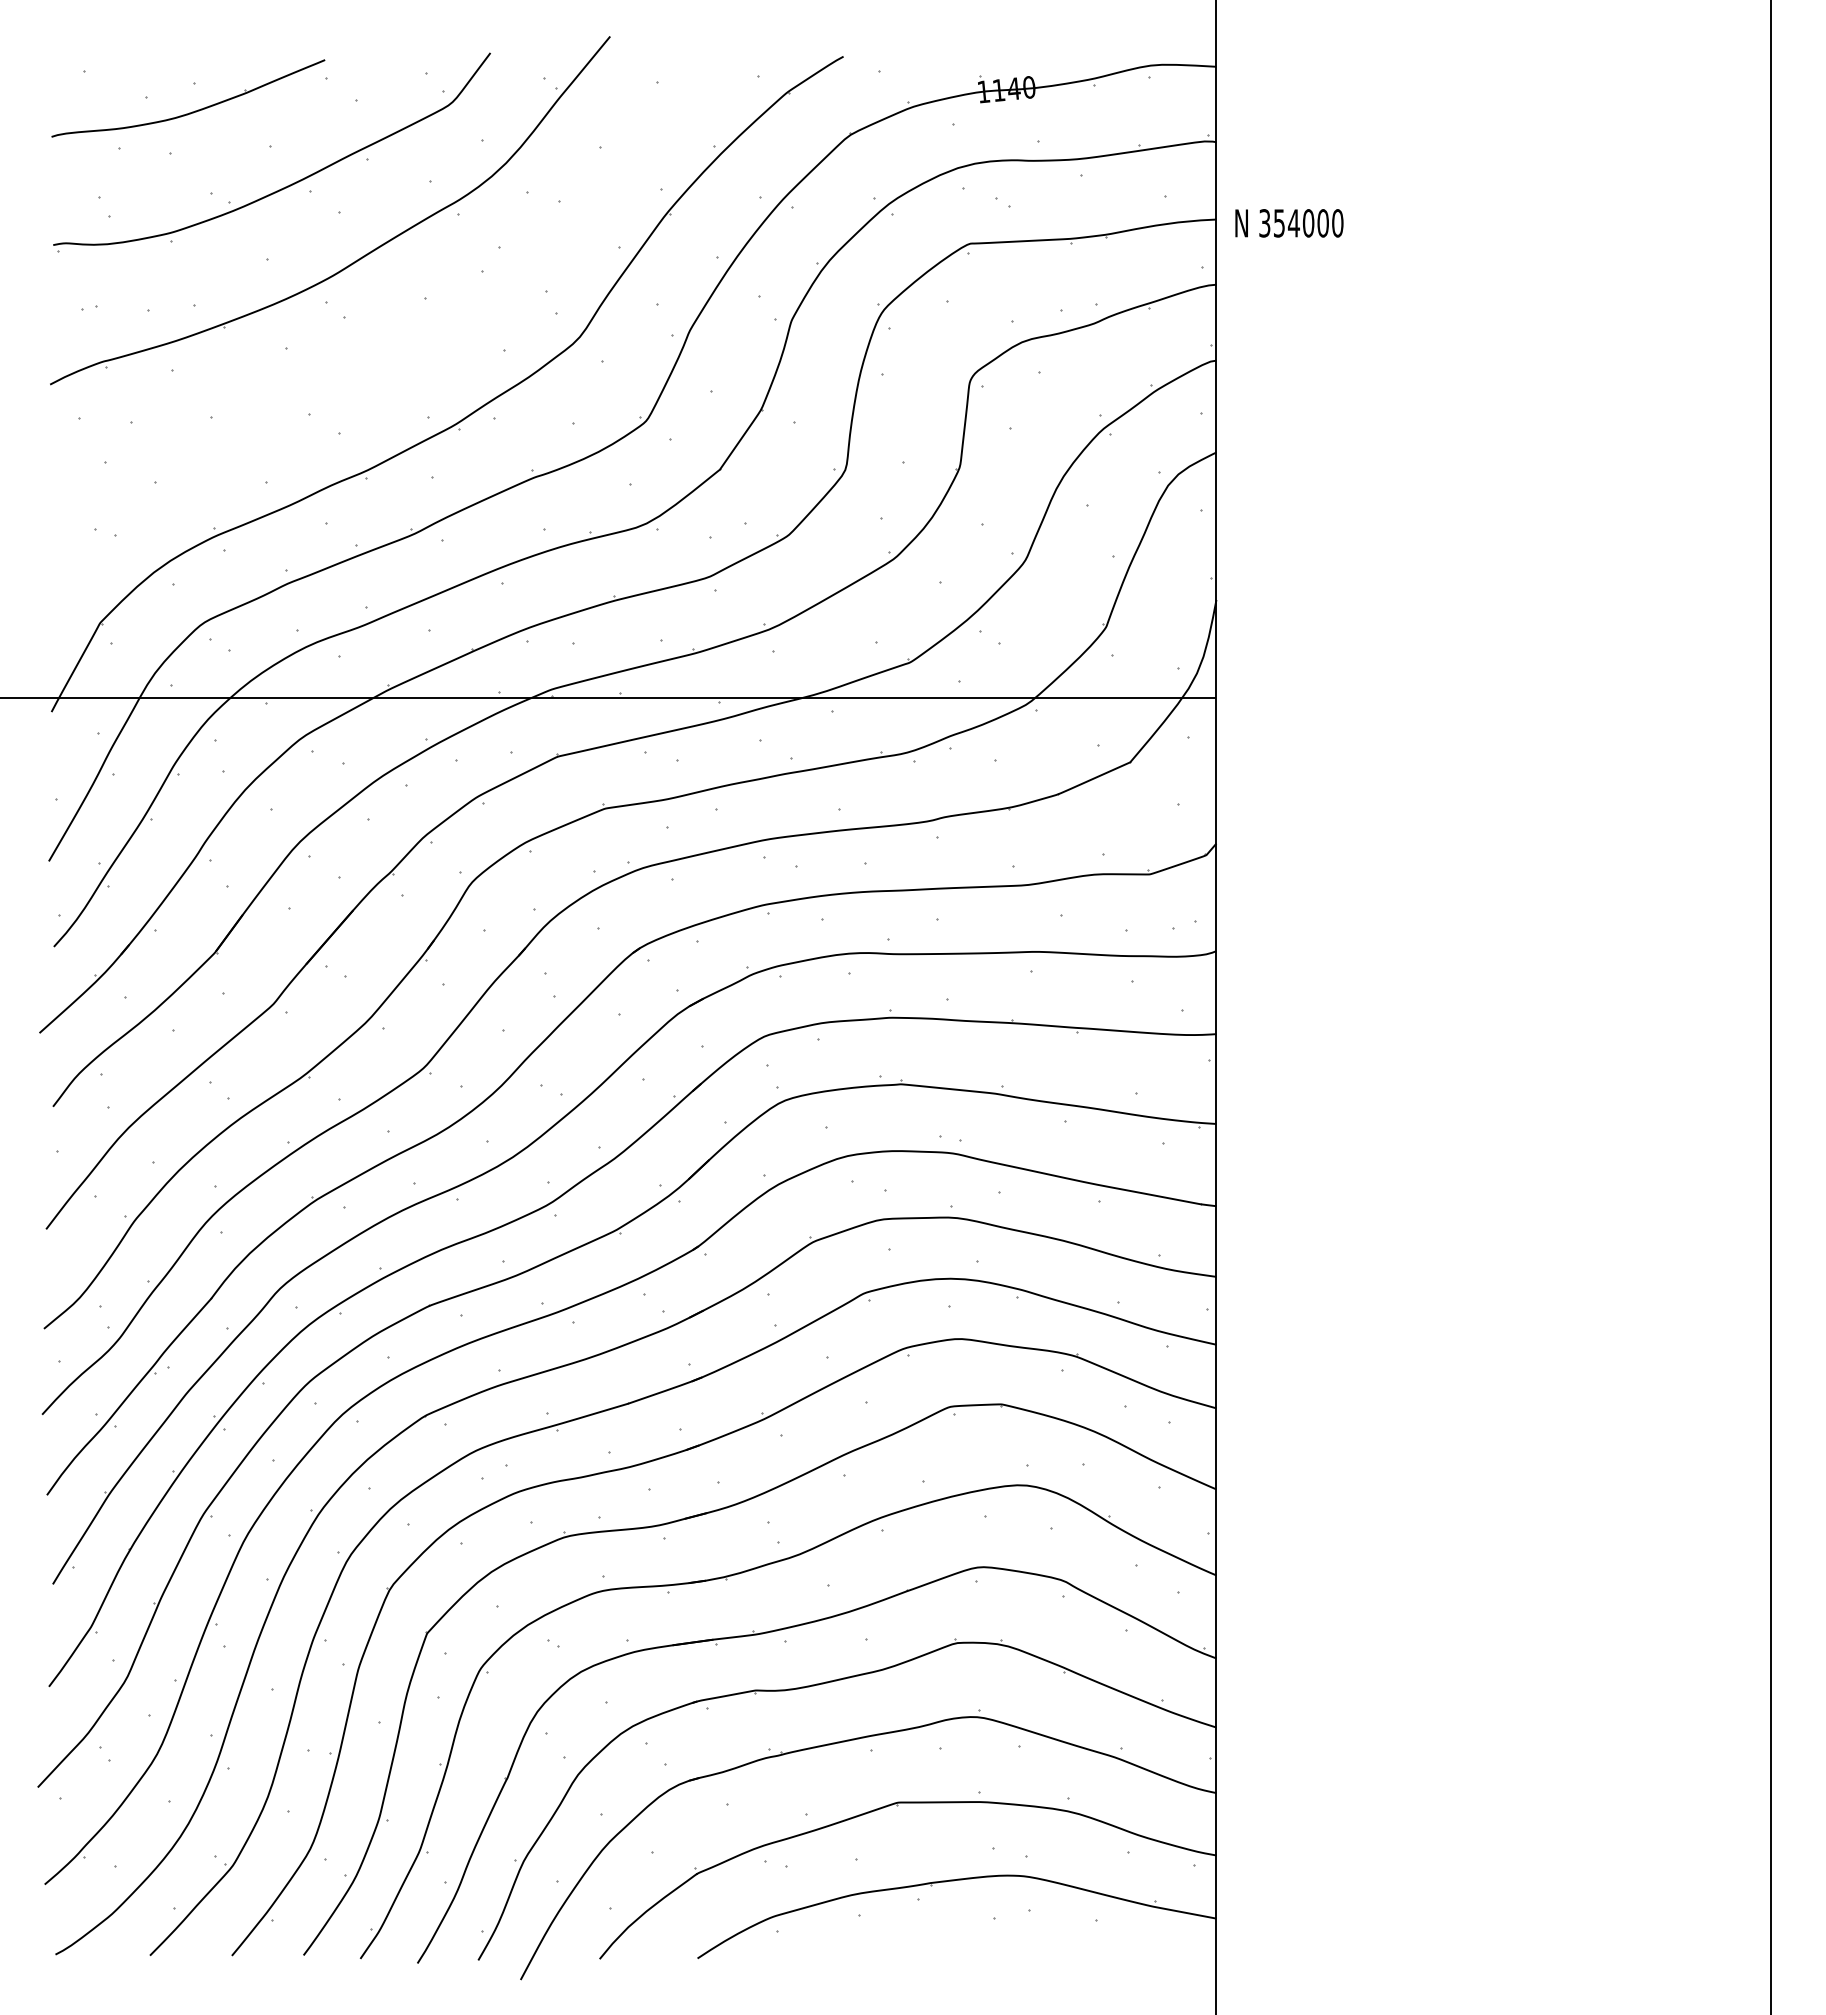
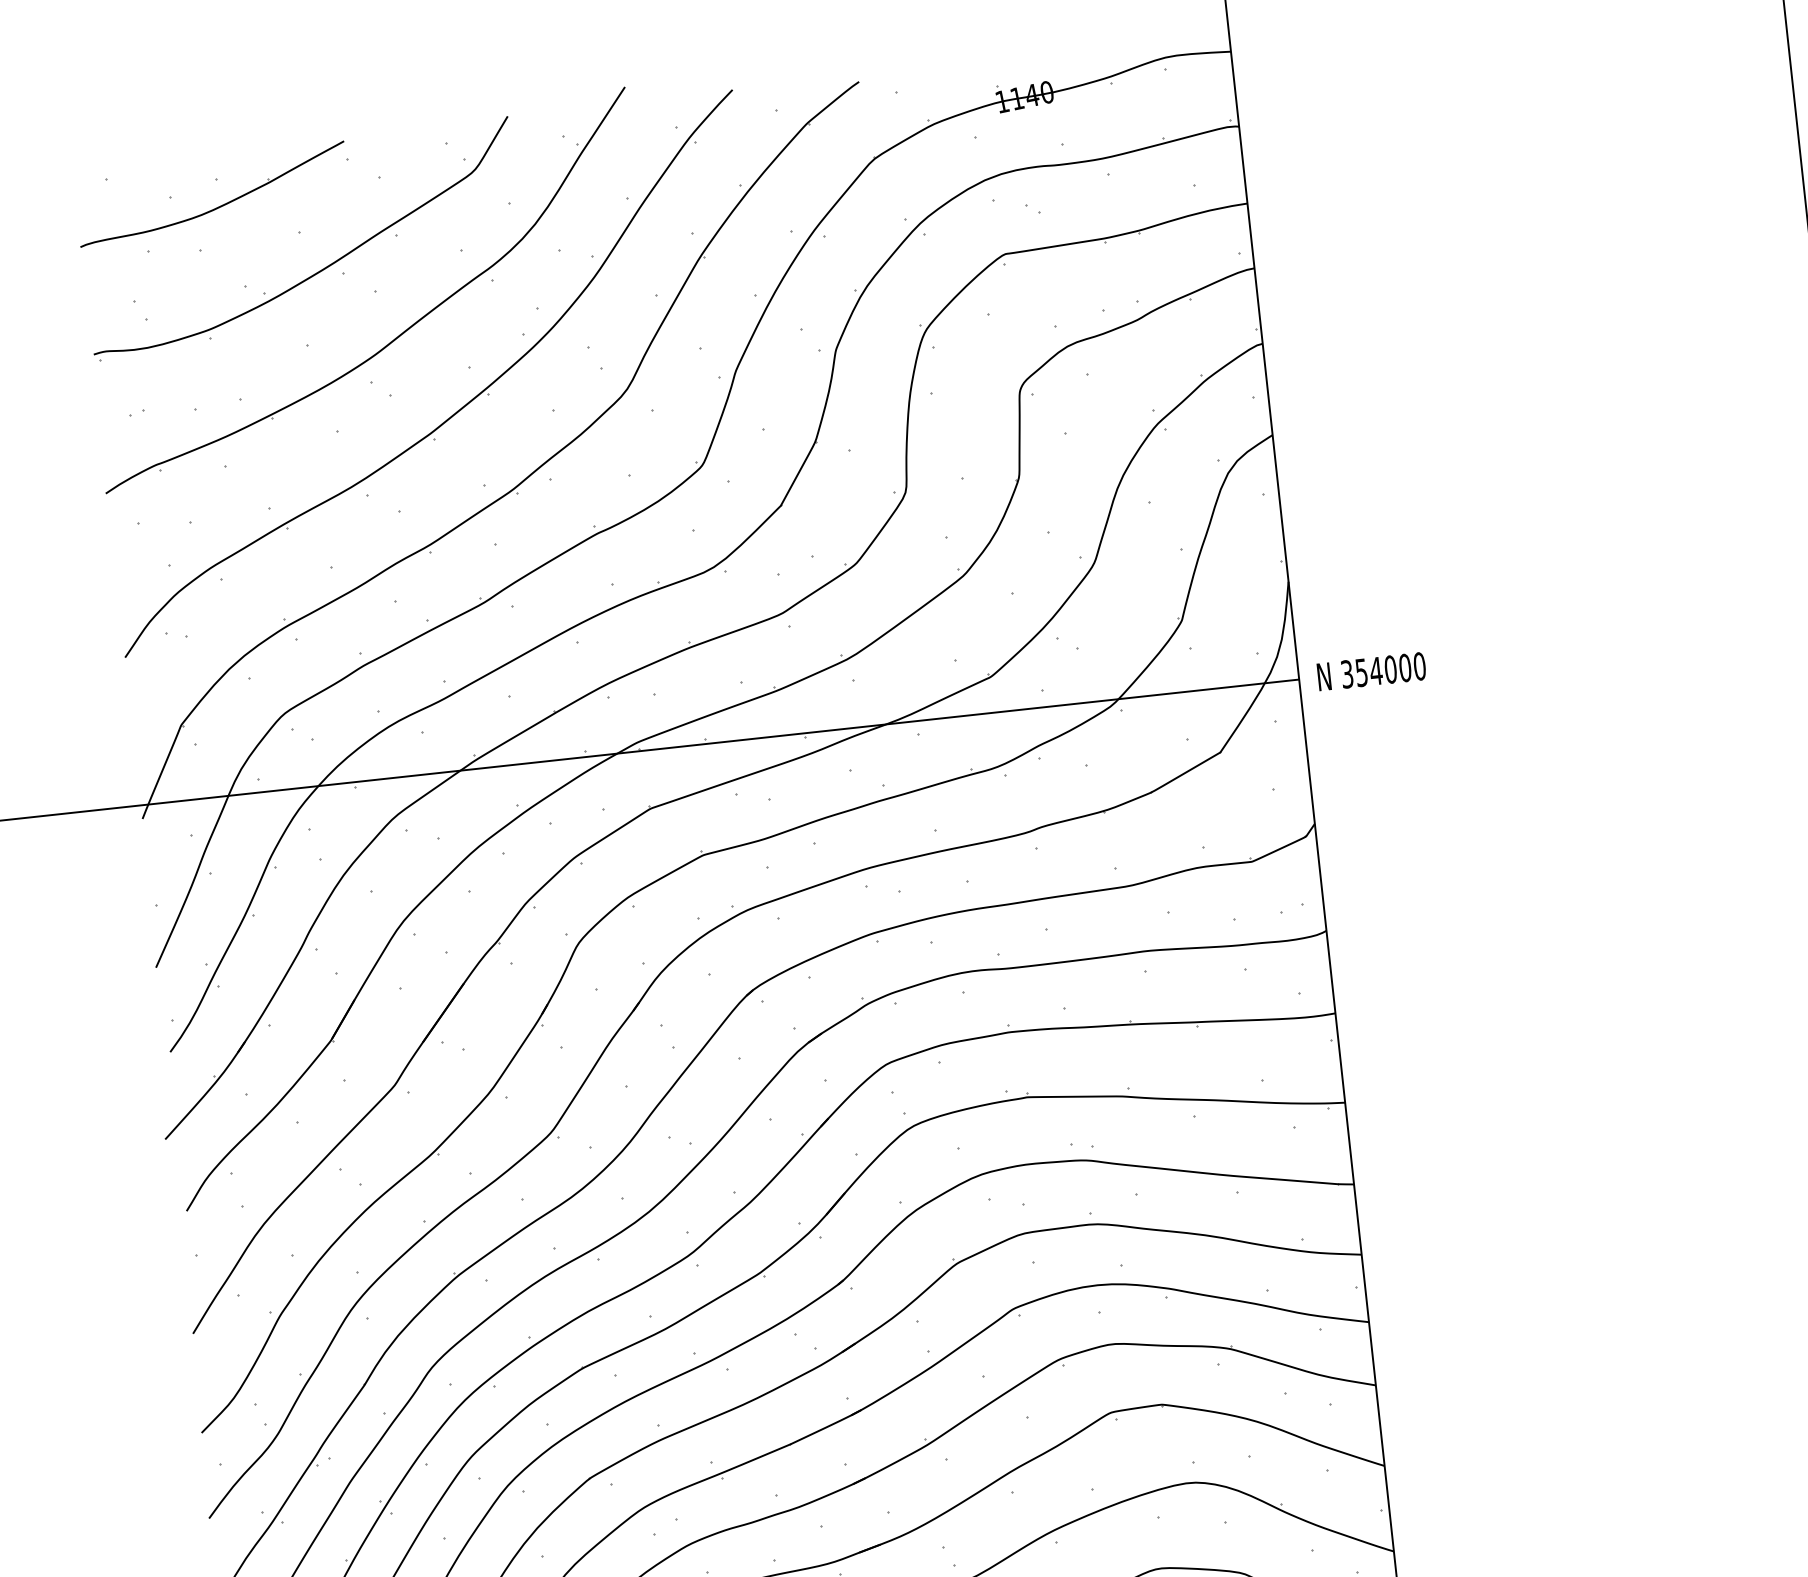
text: (1289, 223) -> (1371, 671), moved
part: (409, 339) -> (458, 409), added

